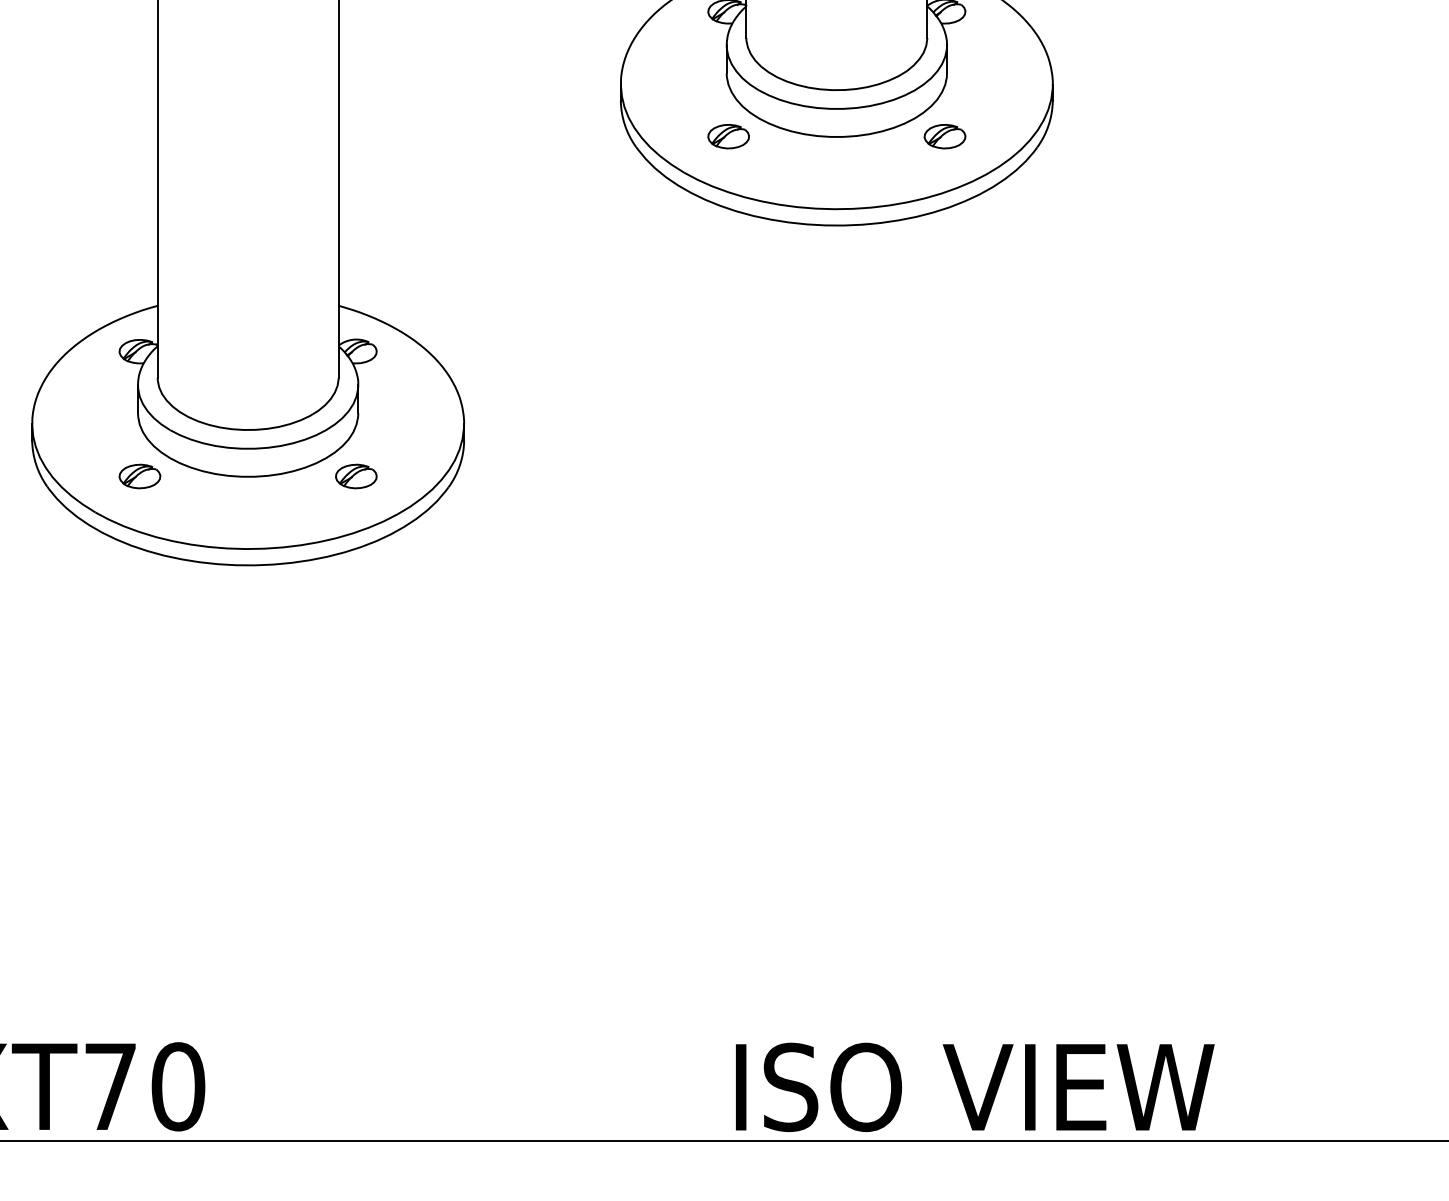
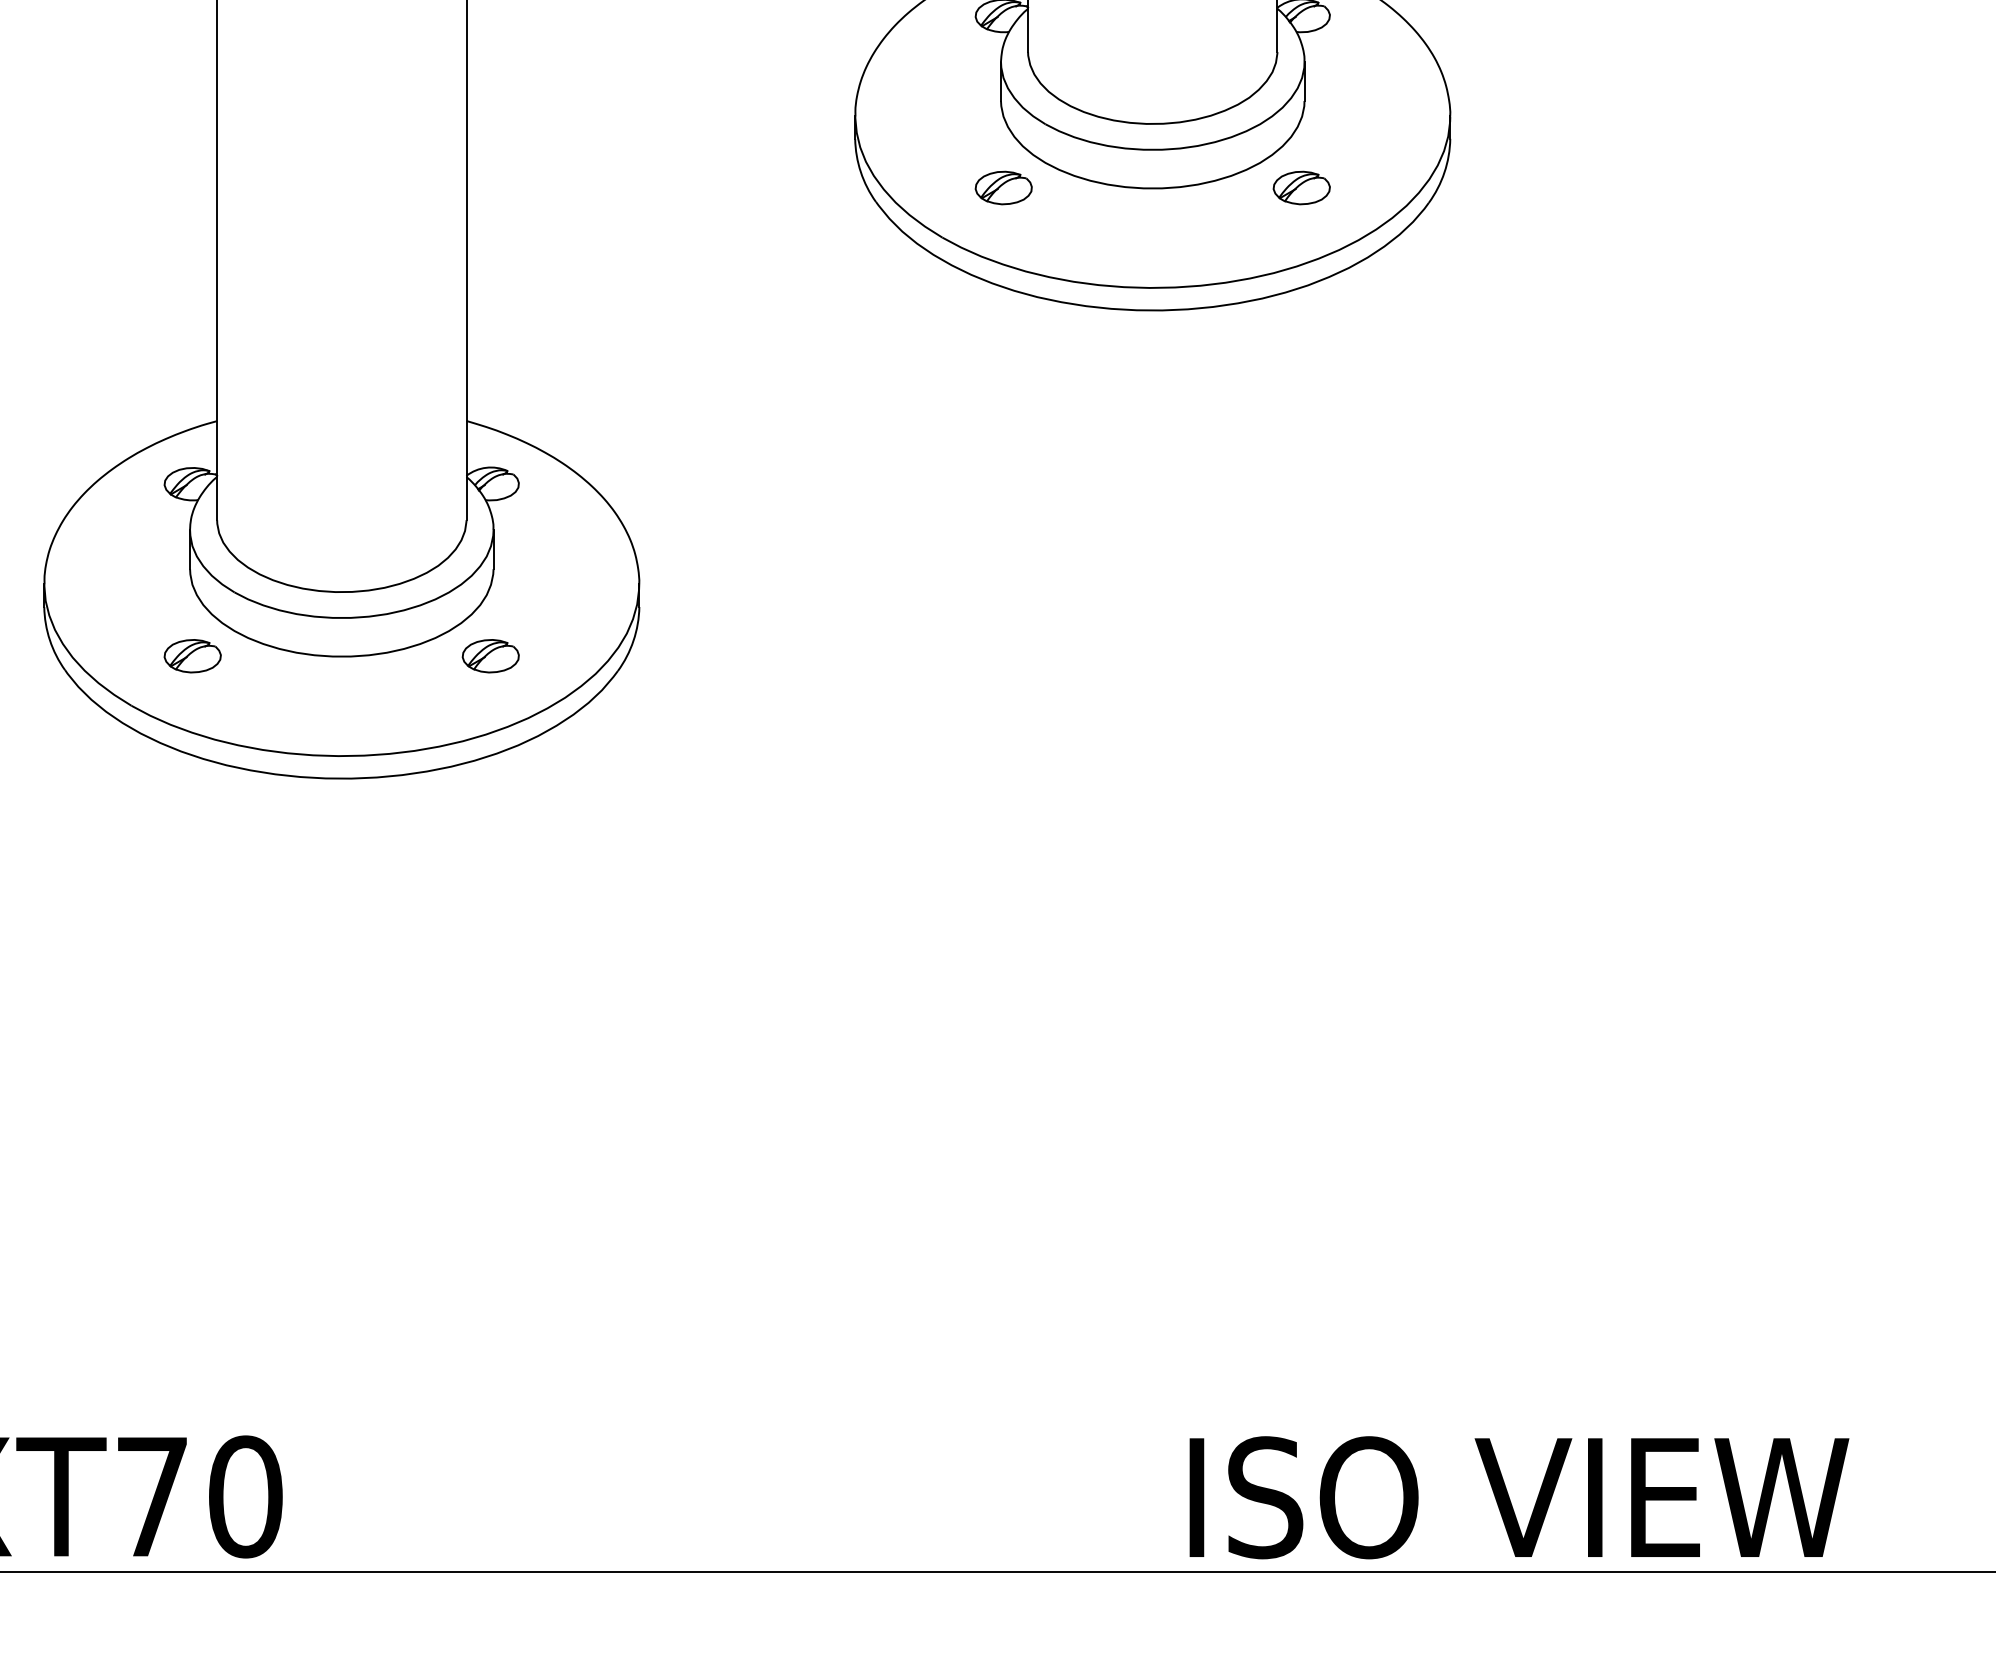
text: (975, 1087) -> (1519, 1497), moved

